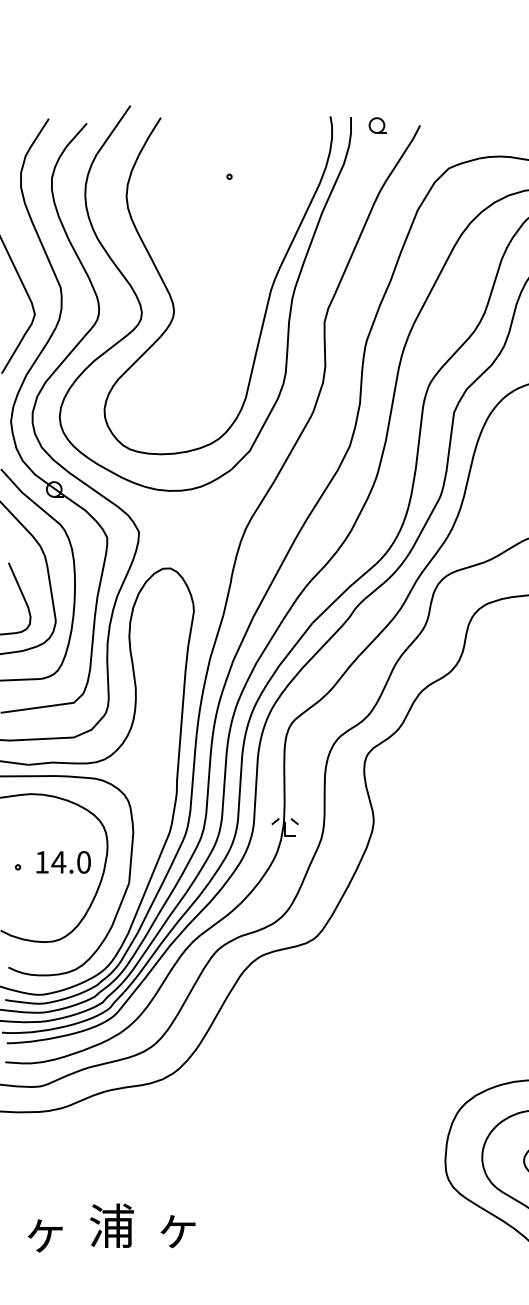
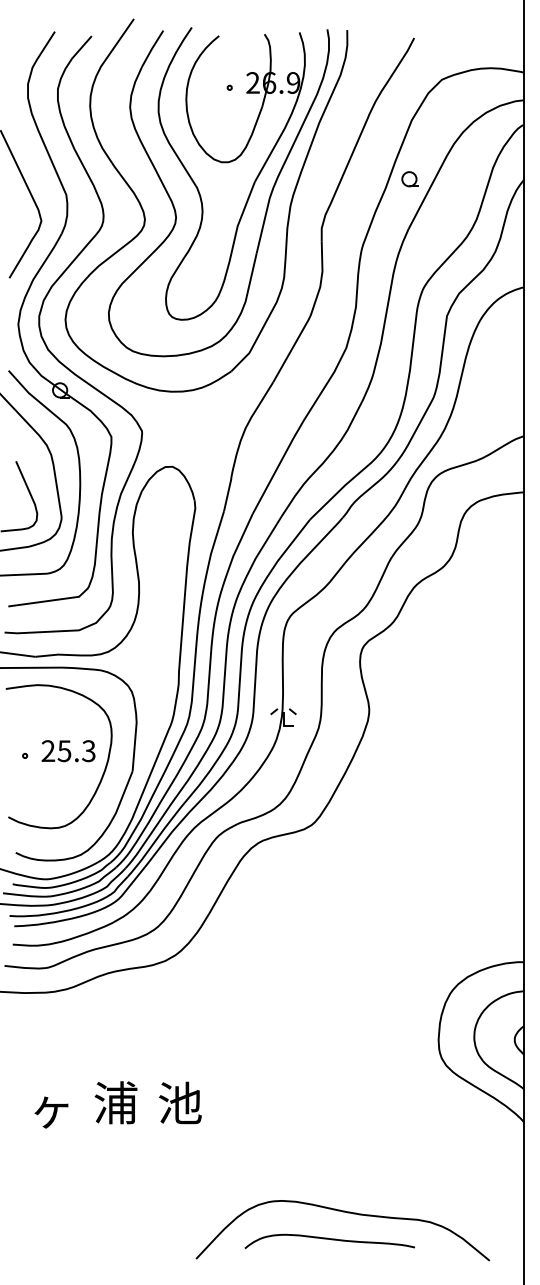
part: (377, 125) -> (409, 179), moved
part: (228, 255) -> (228, 163), added
text: (62, 862) -> (68, 751), 14.0 -> 25.3
text: (178, 1225) -> (180, 1102), ヶ -> 池

